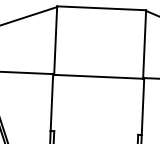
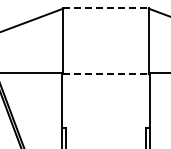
line: (101, 8) -> (105, 8), solid -> dashed
line: (98, 76) -> (105, 73), solid -> dashed

